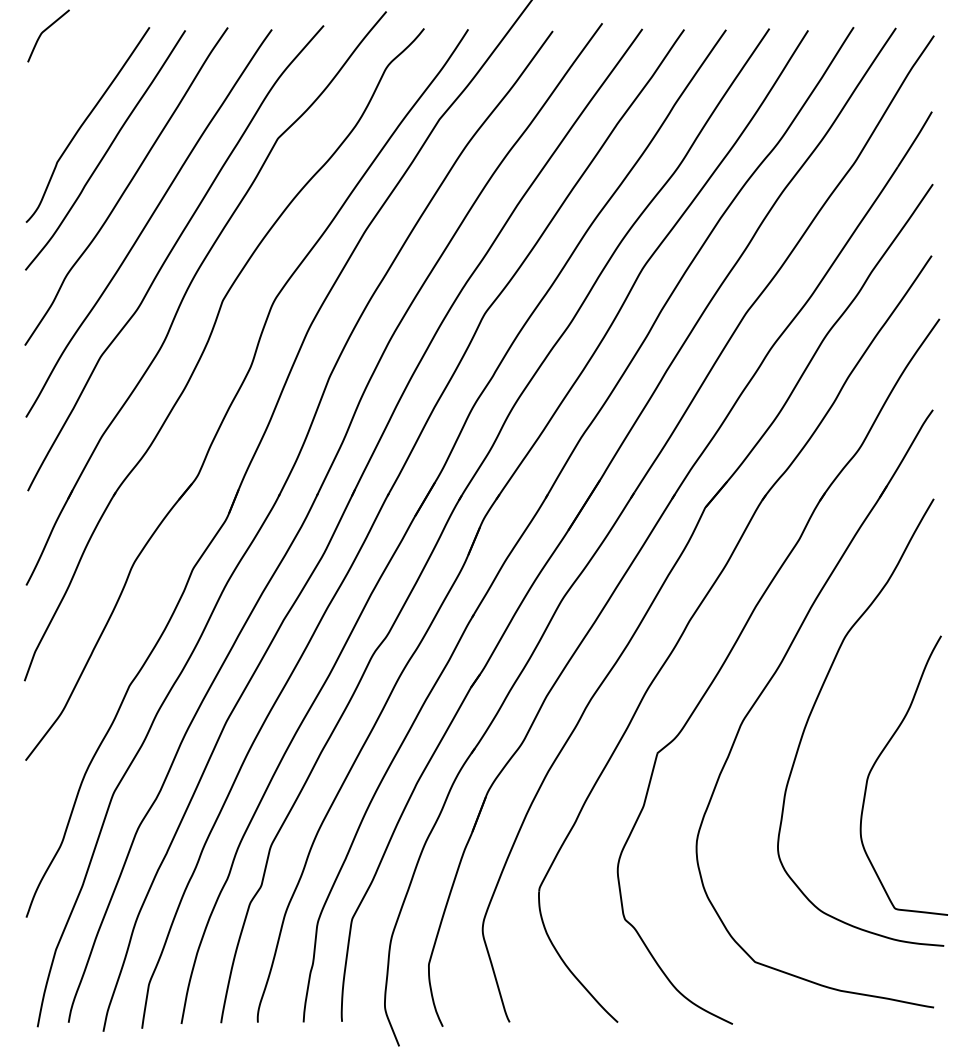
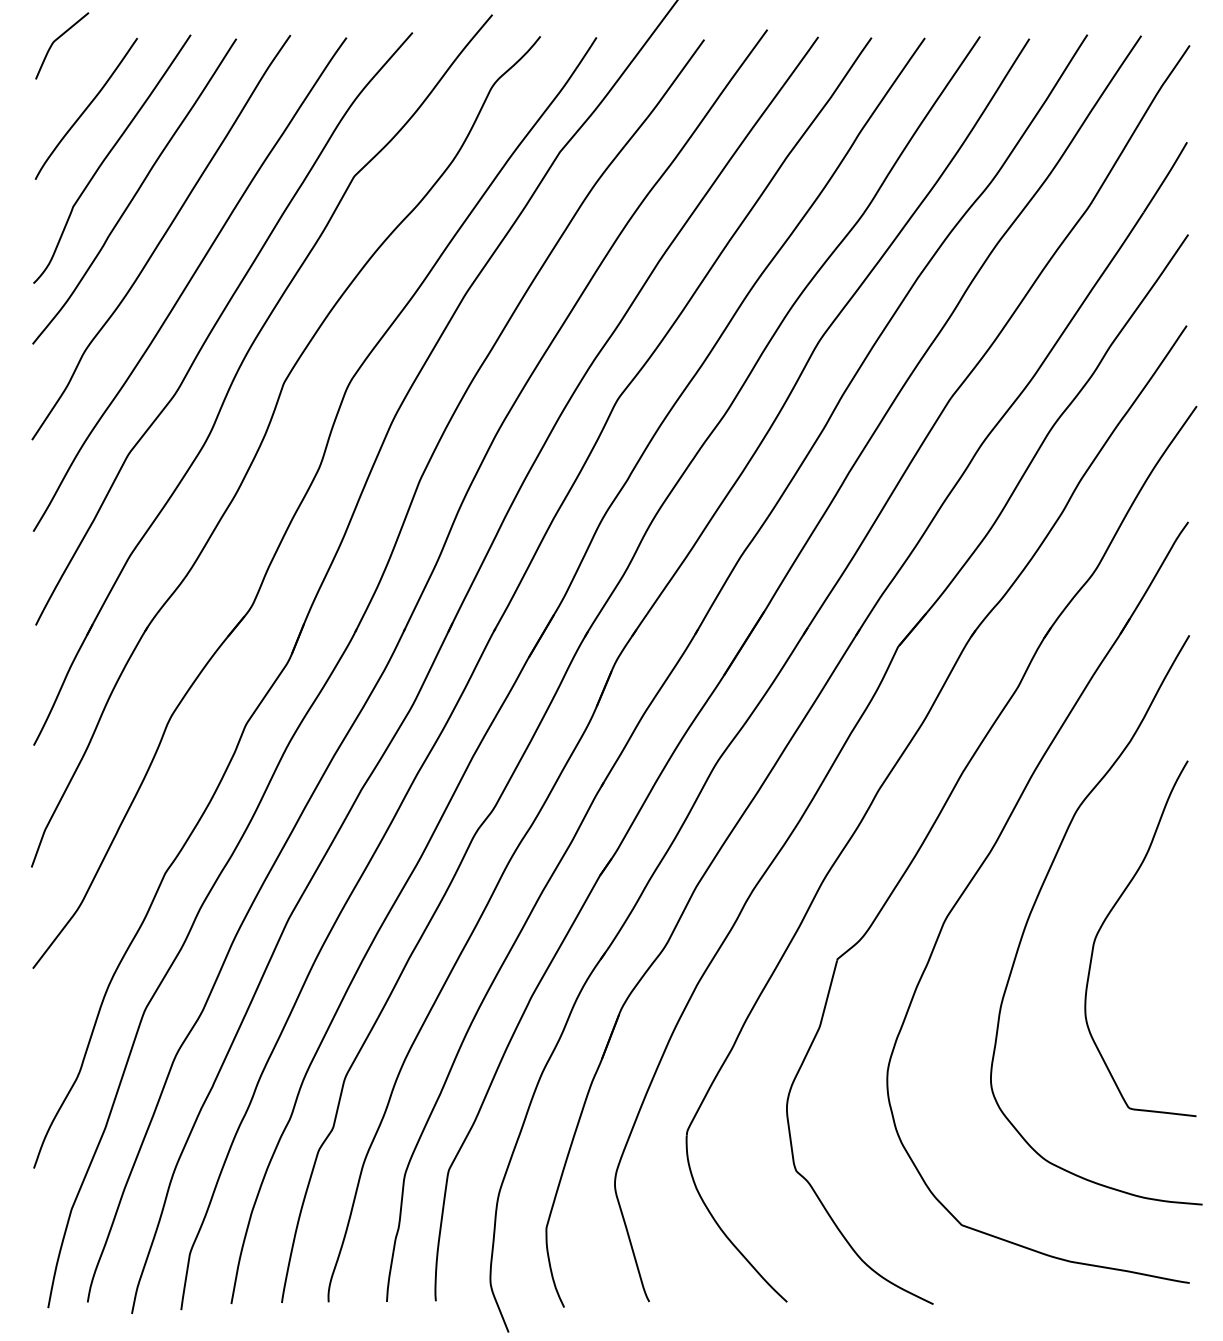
curve: (66, 85) -> (85, 108), added
curve: (878, 758) -> (1108, 916), moved

